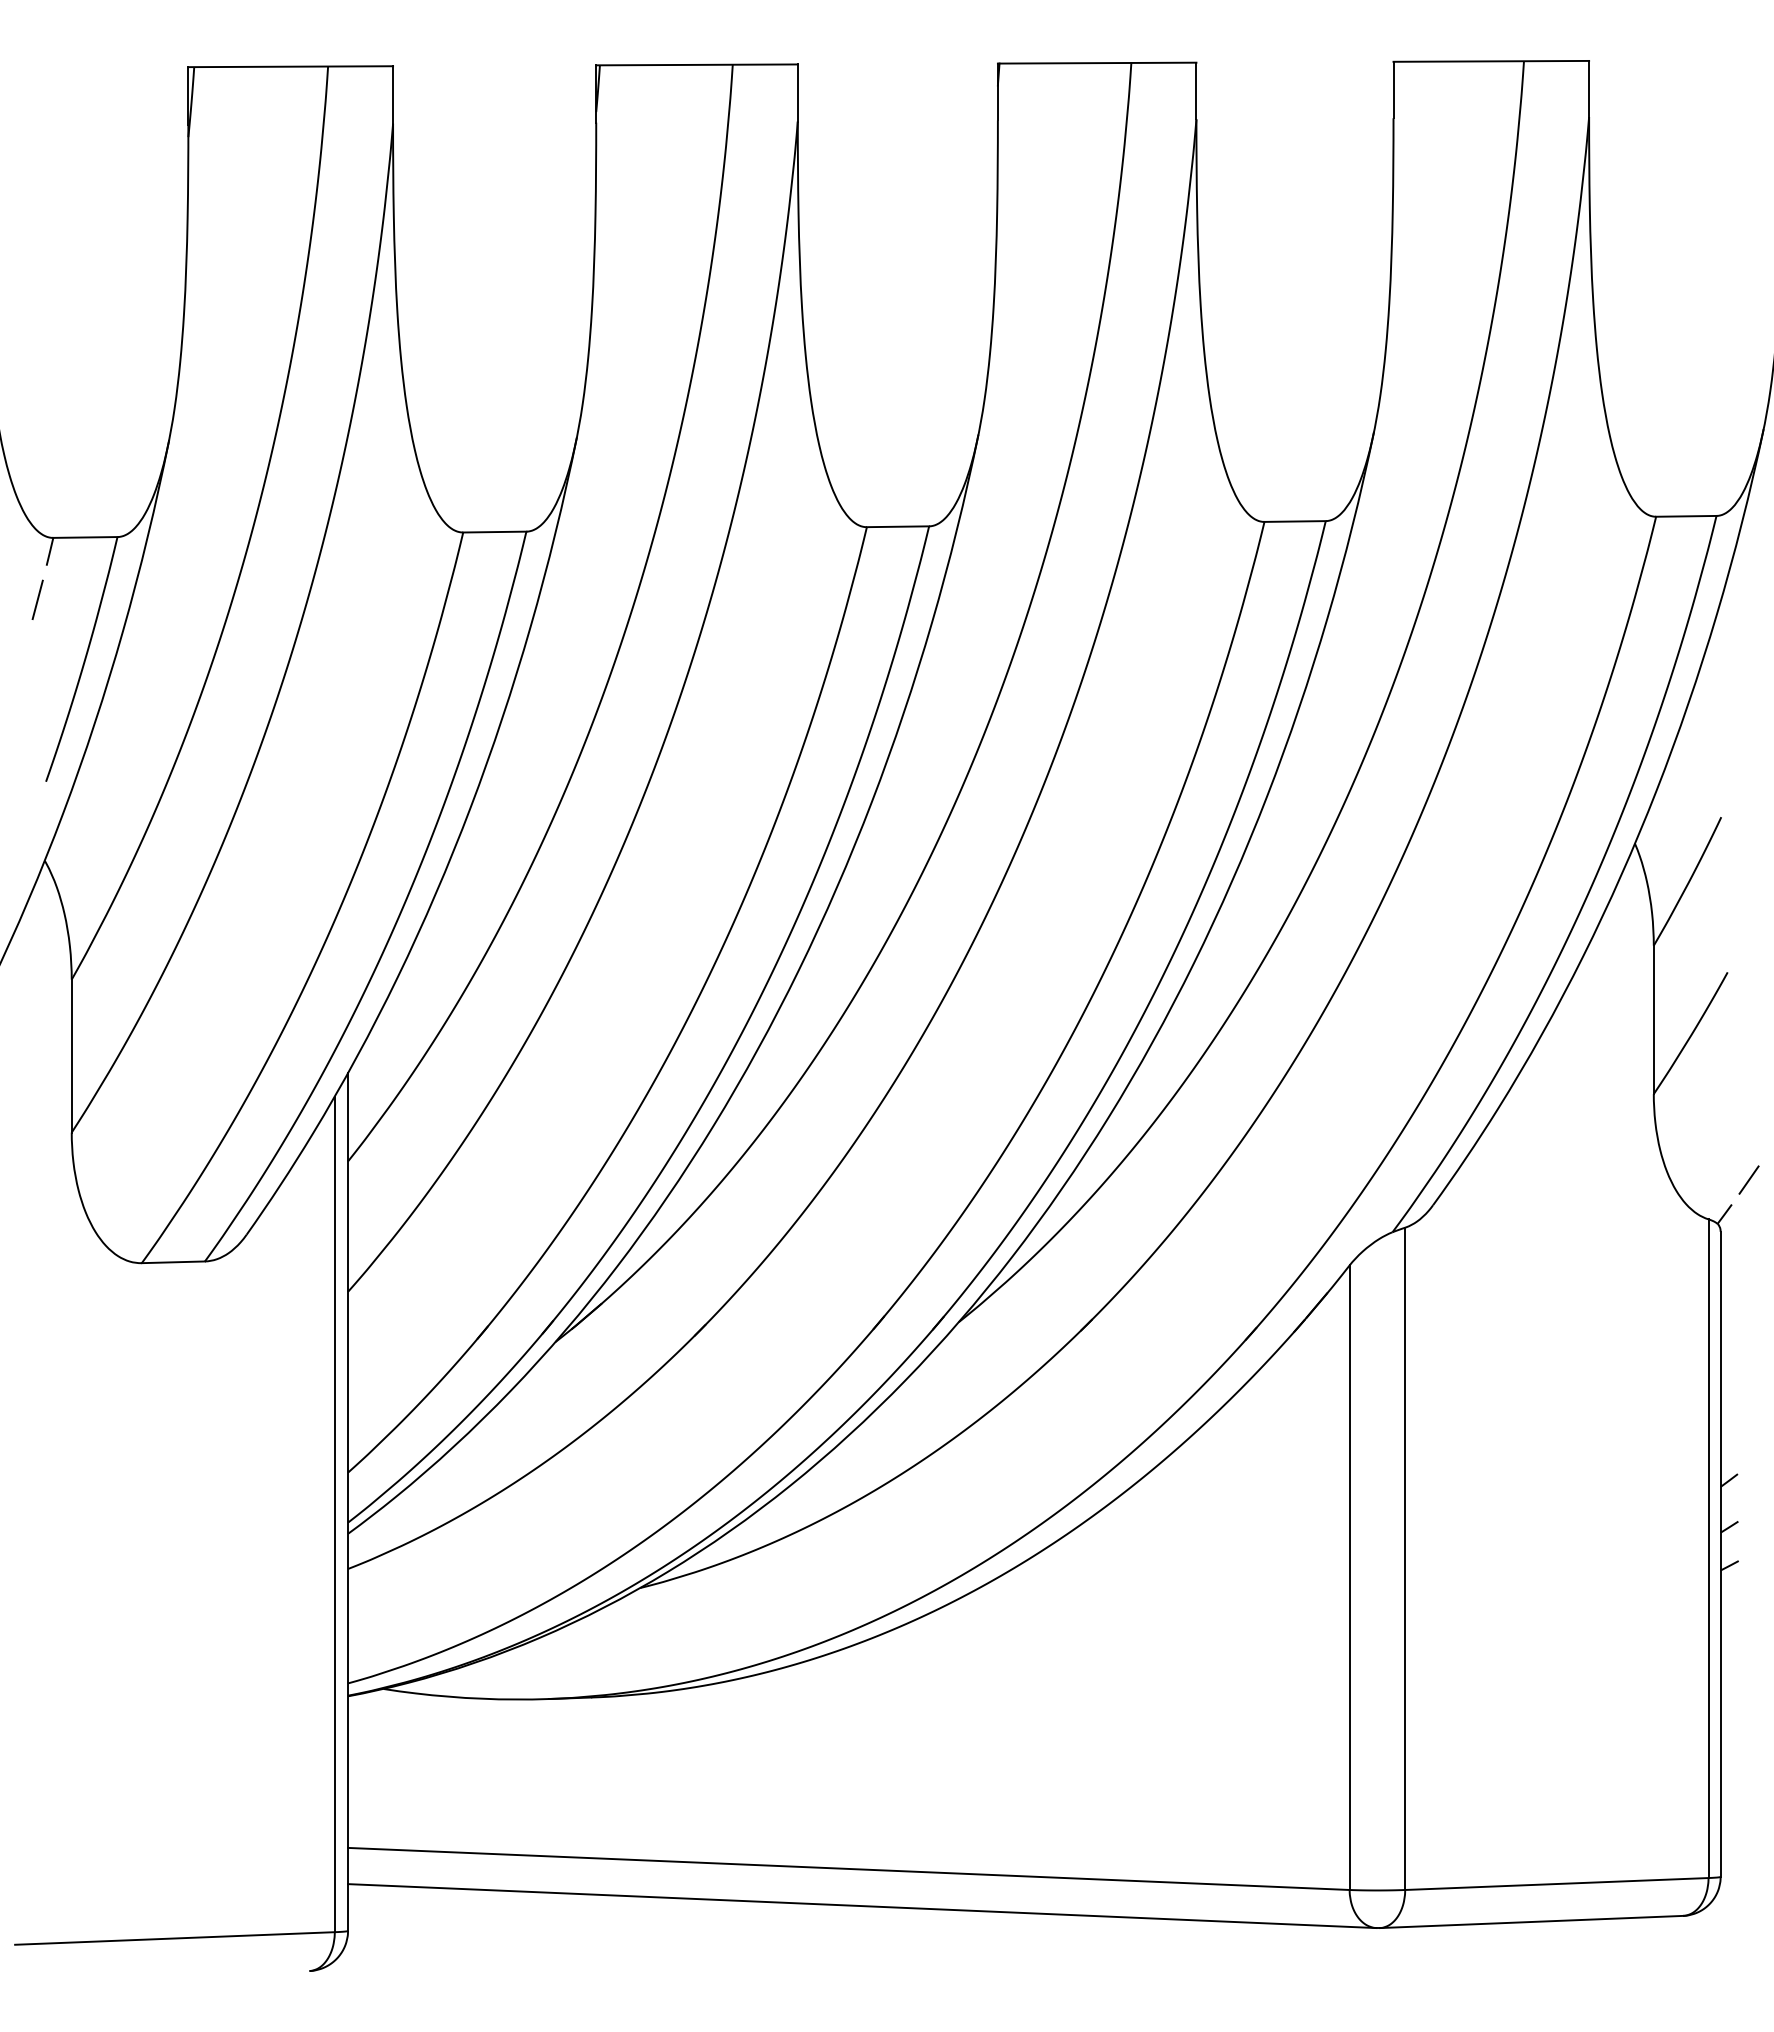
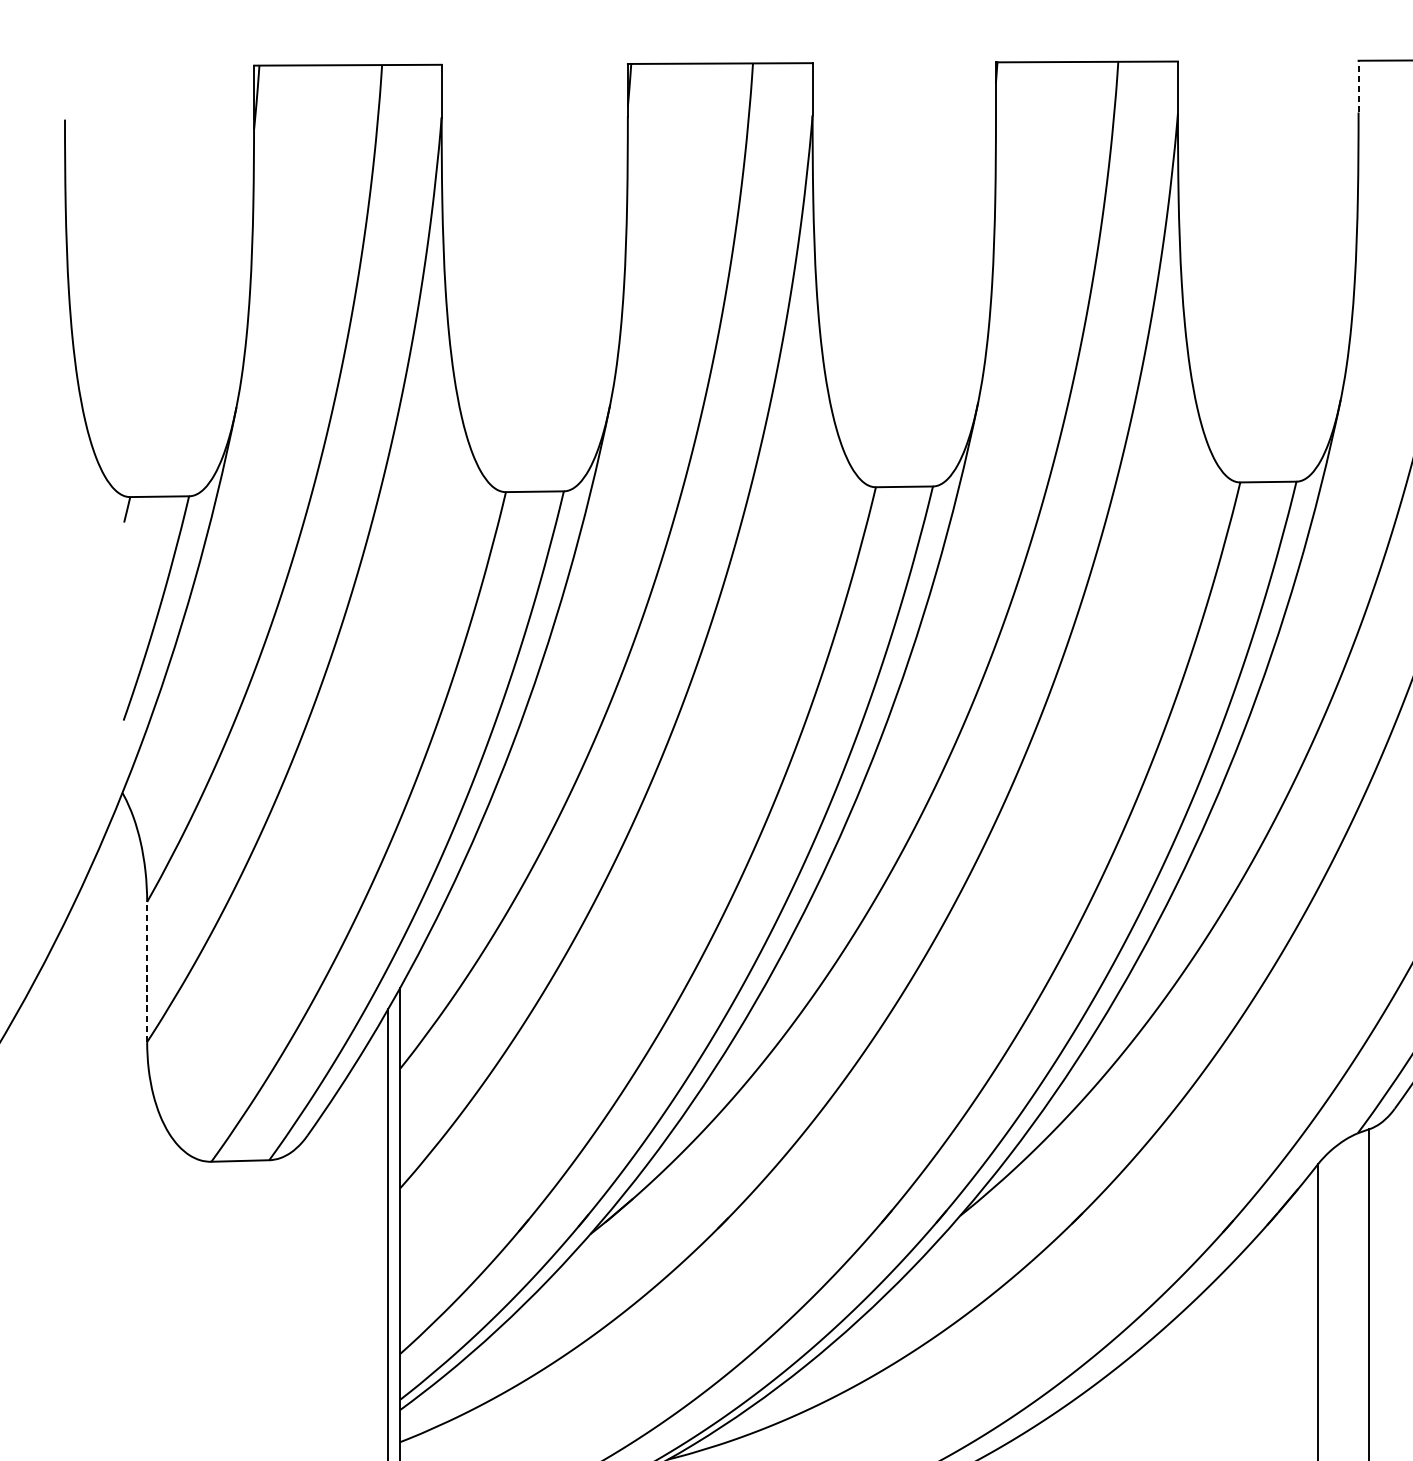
line: (1393, 89) -> (1358, 86), solid -> dashed
line: (37, 599) -> (115, 553), removed
line: (71, 1055) -> (146, 971), solid -> dashed

